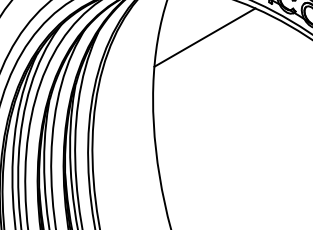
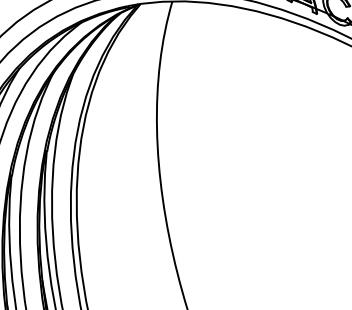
line: (204, 37) -> (224, 69), removed

